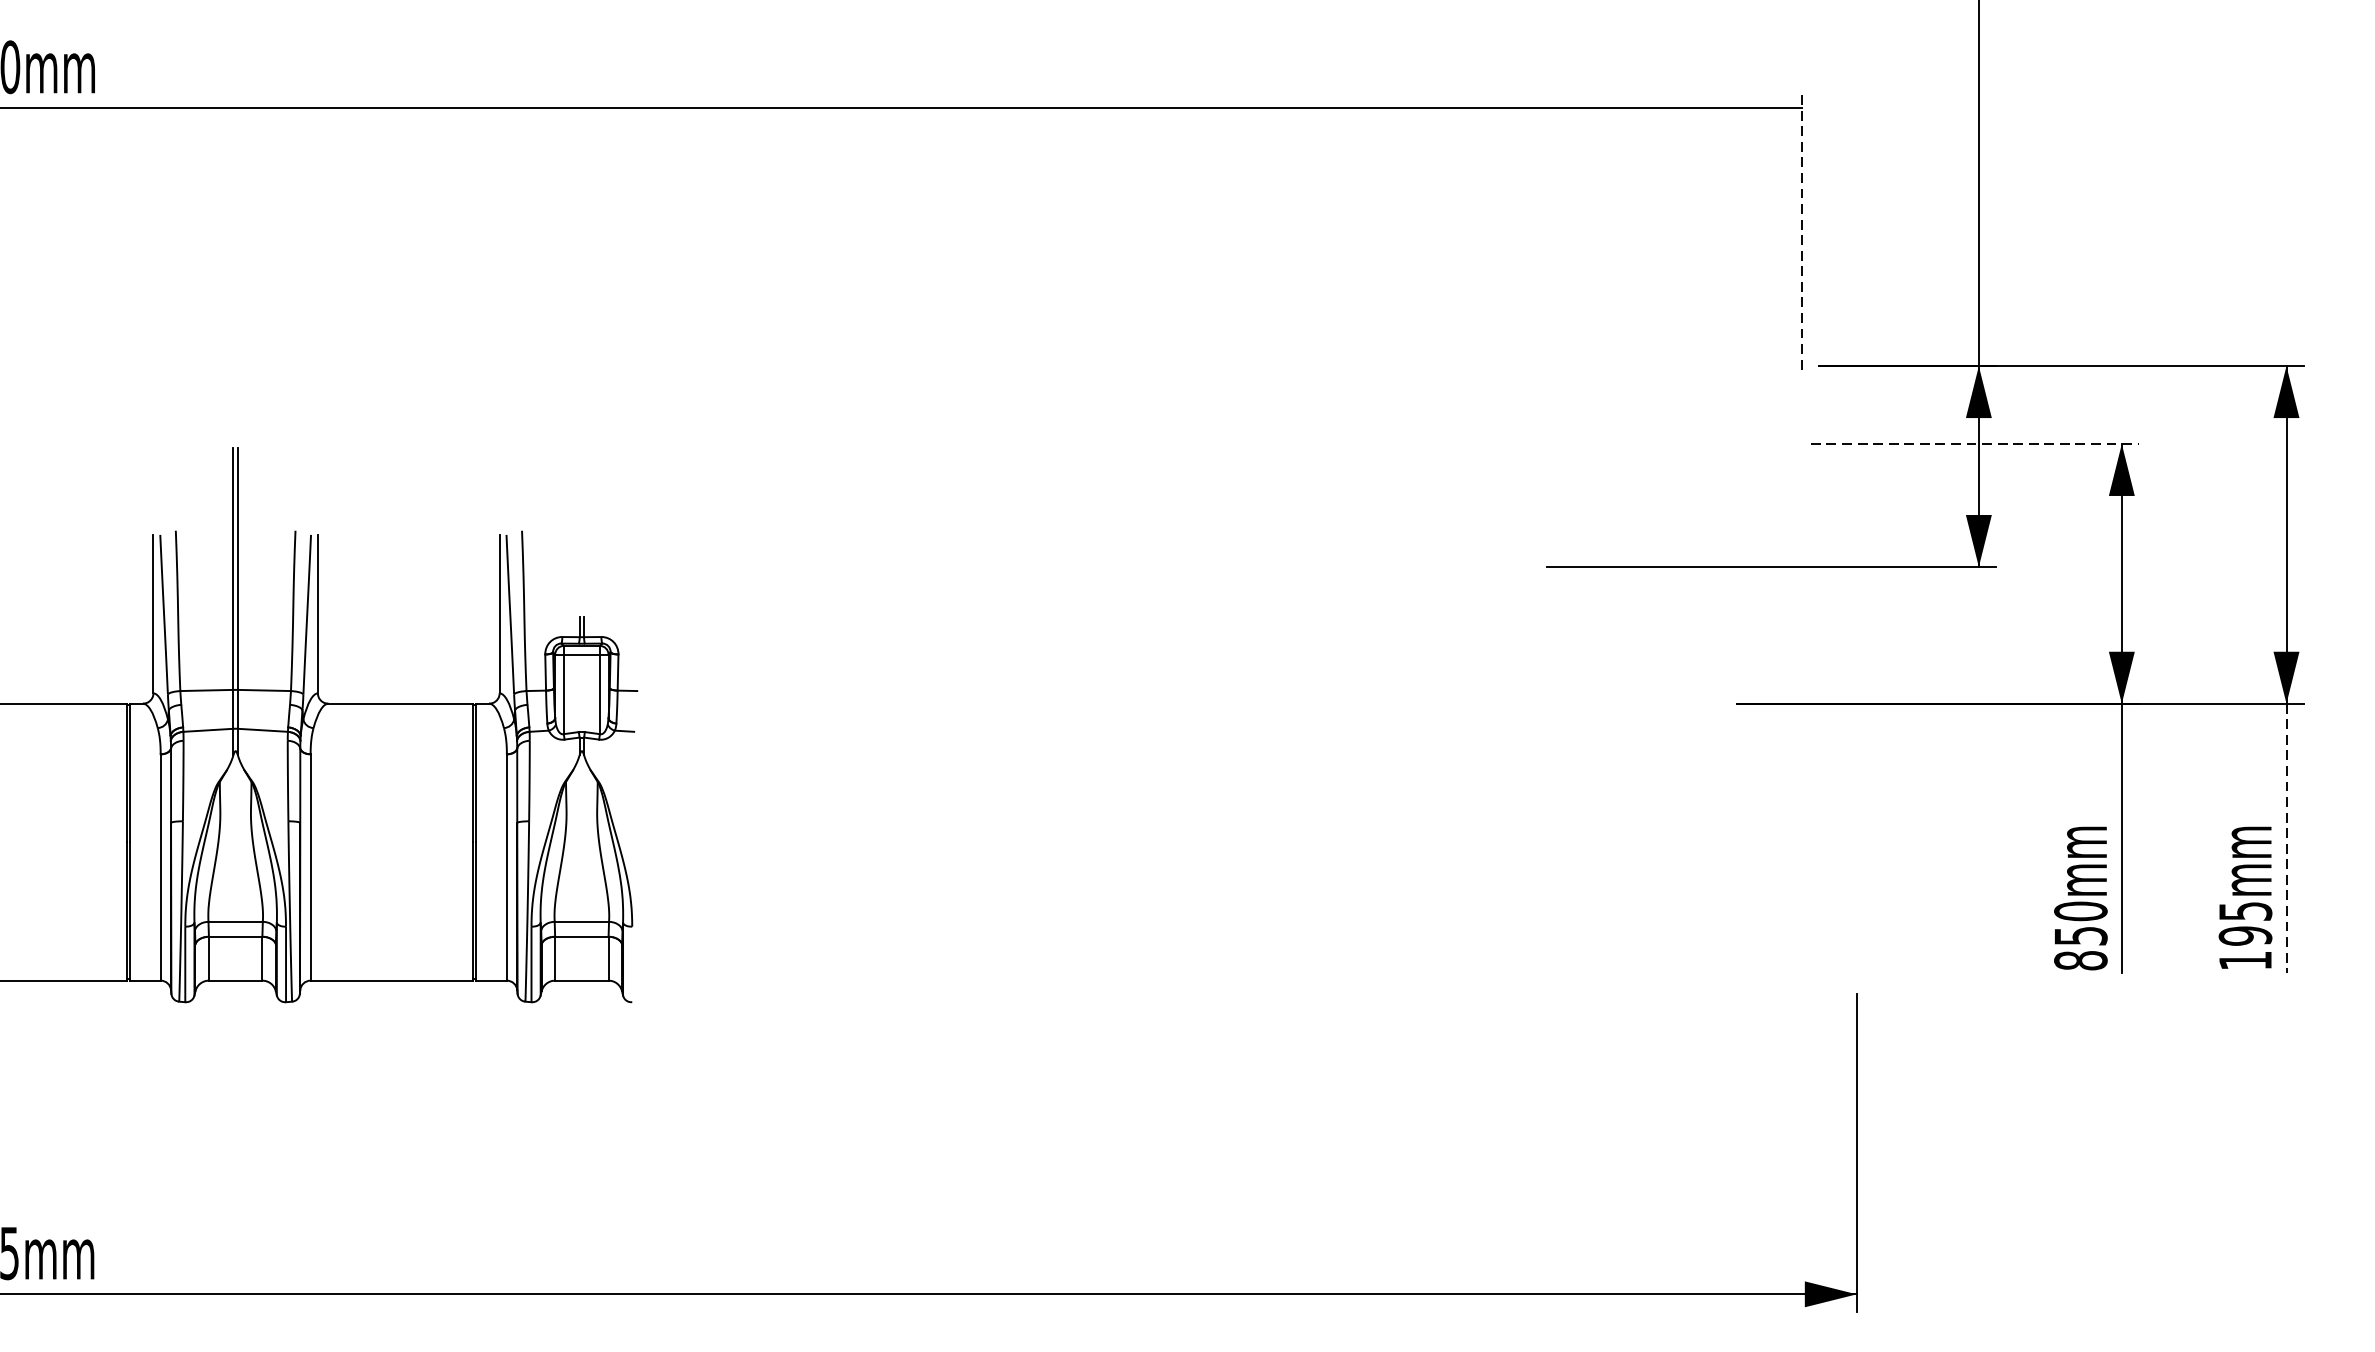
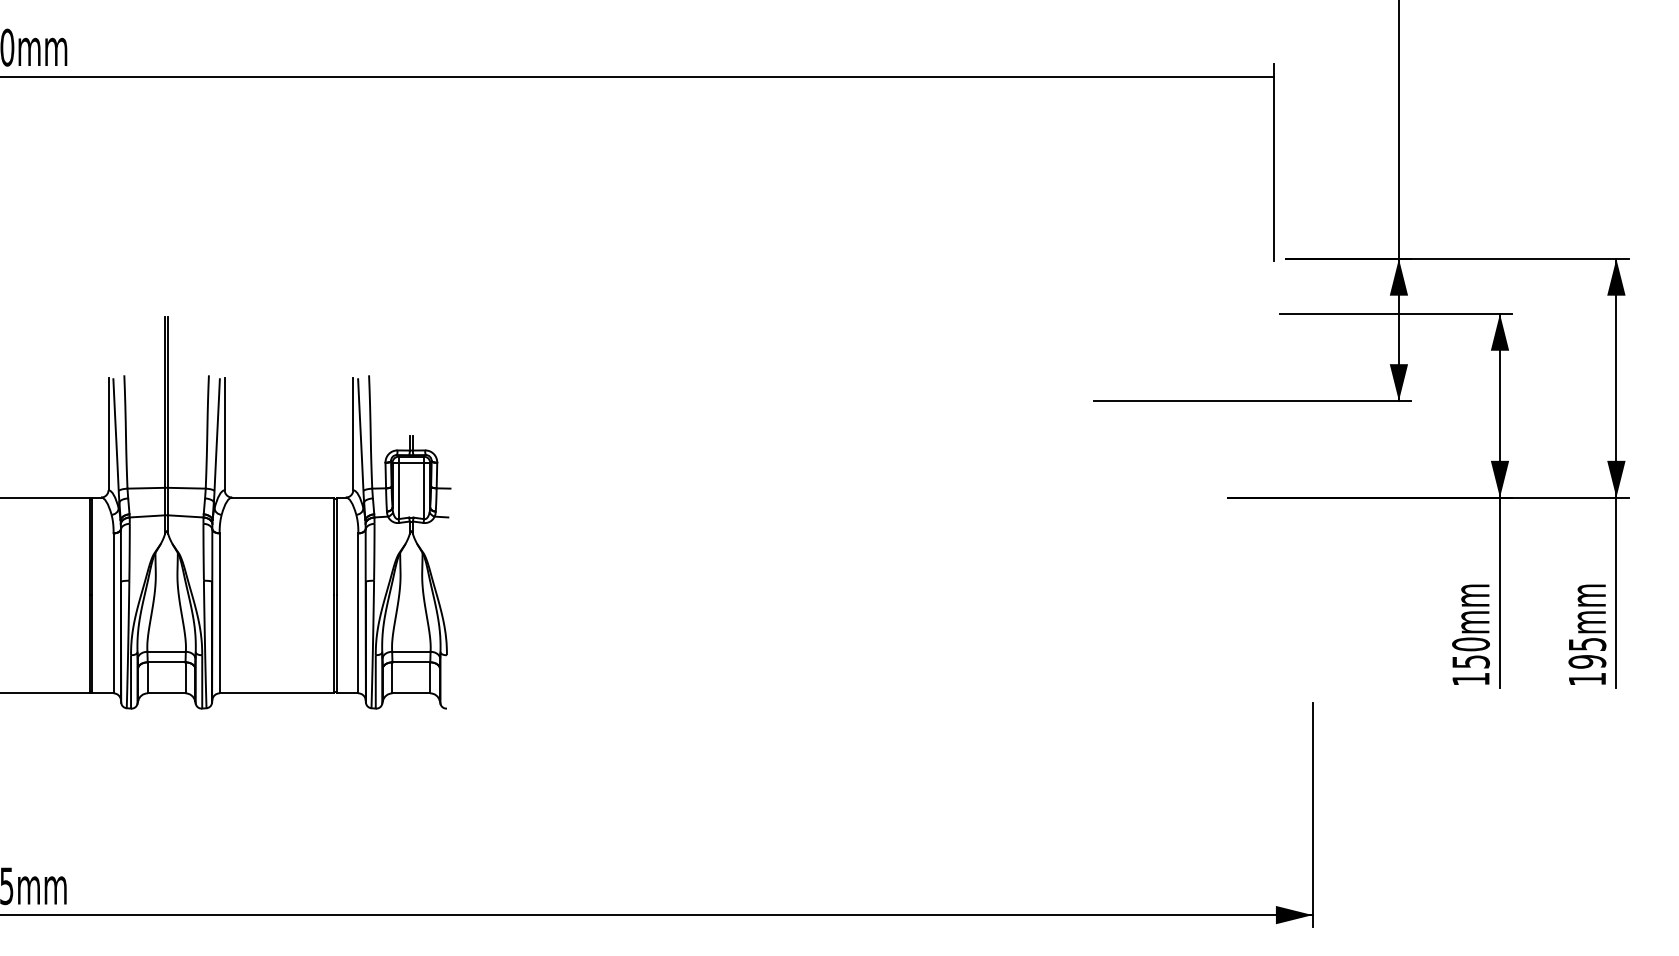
line: (1802, 229) -> (1274, 162), dashed -> solid
line: (1975, 444) -> (1396, 314), dashed -> solid
line: (2286, 839) -> (1616, 593), dashed -> solid
text: (2080, 961) -> (1470, 679), 850mm -> 150mm

